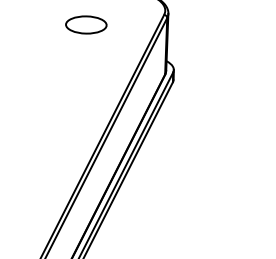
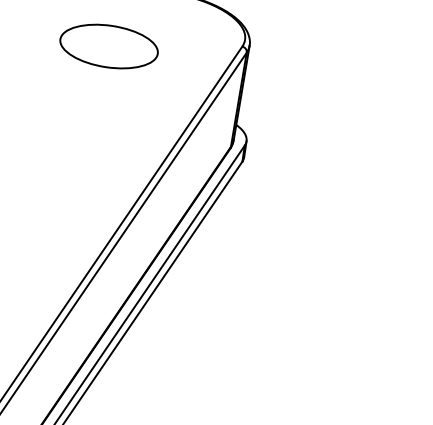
part: (86, 24) -> (109, 45), size x1.43

